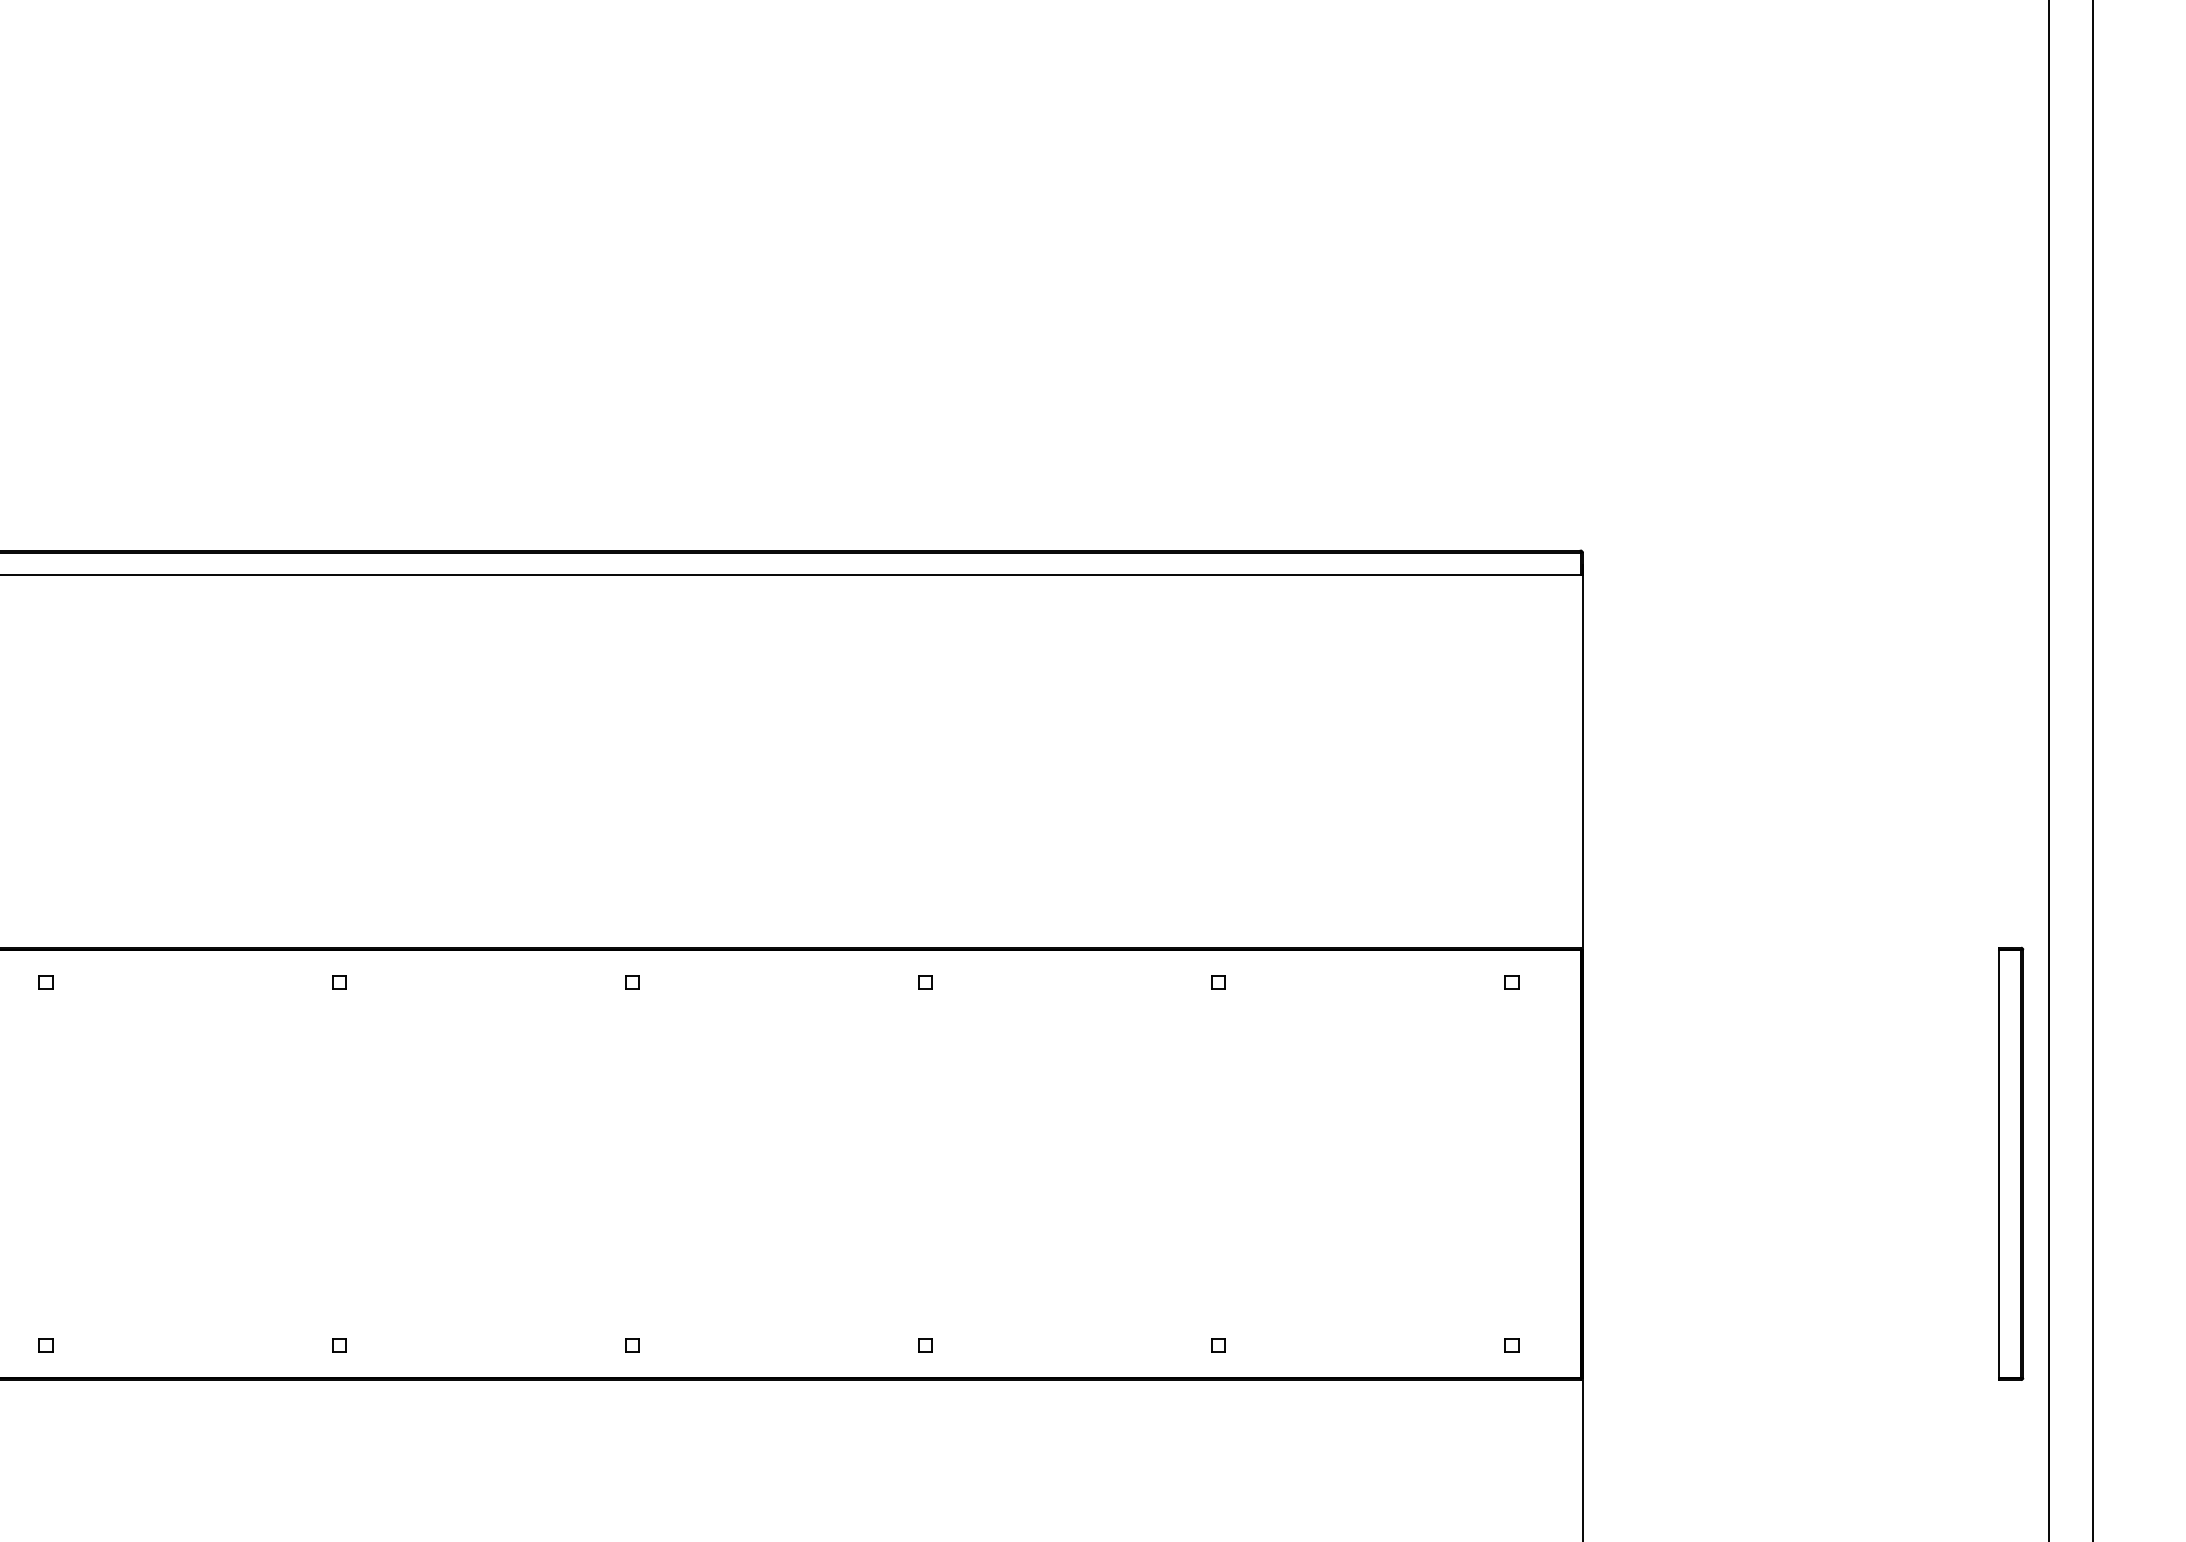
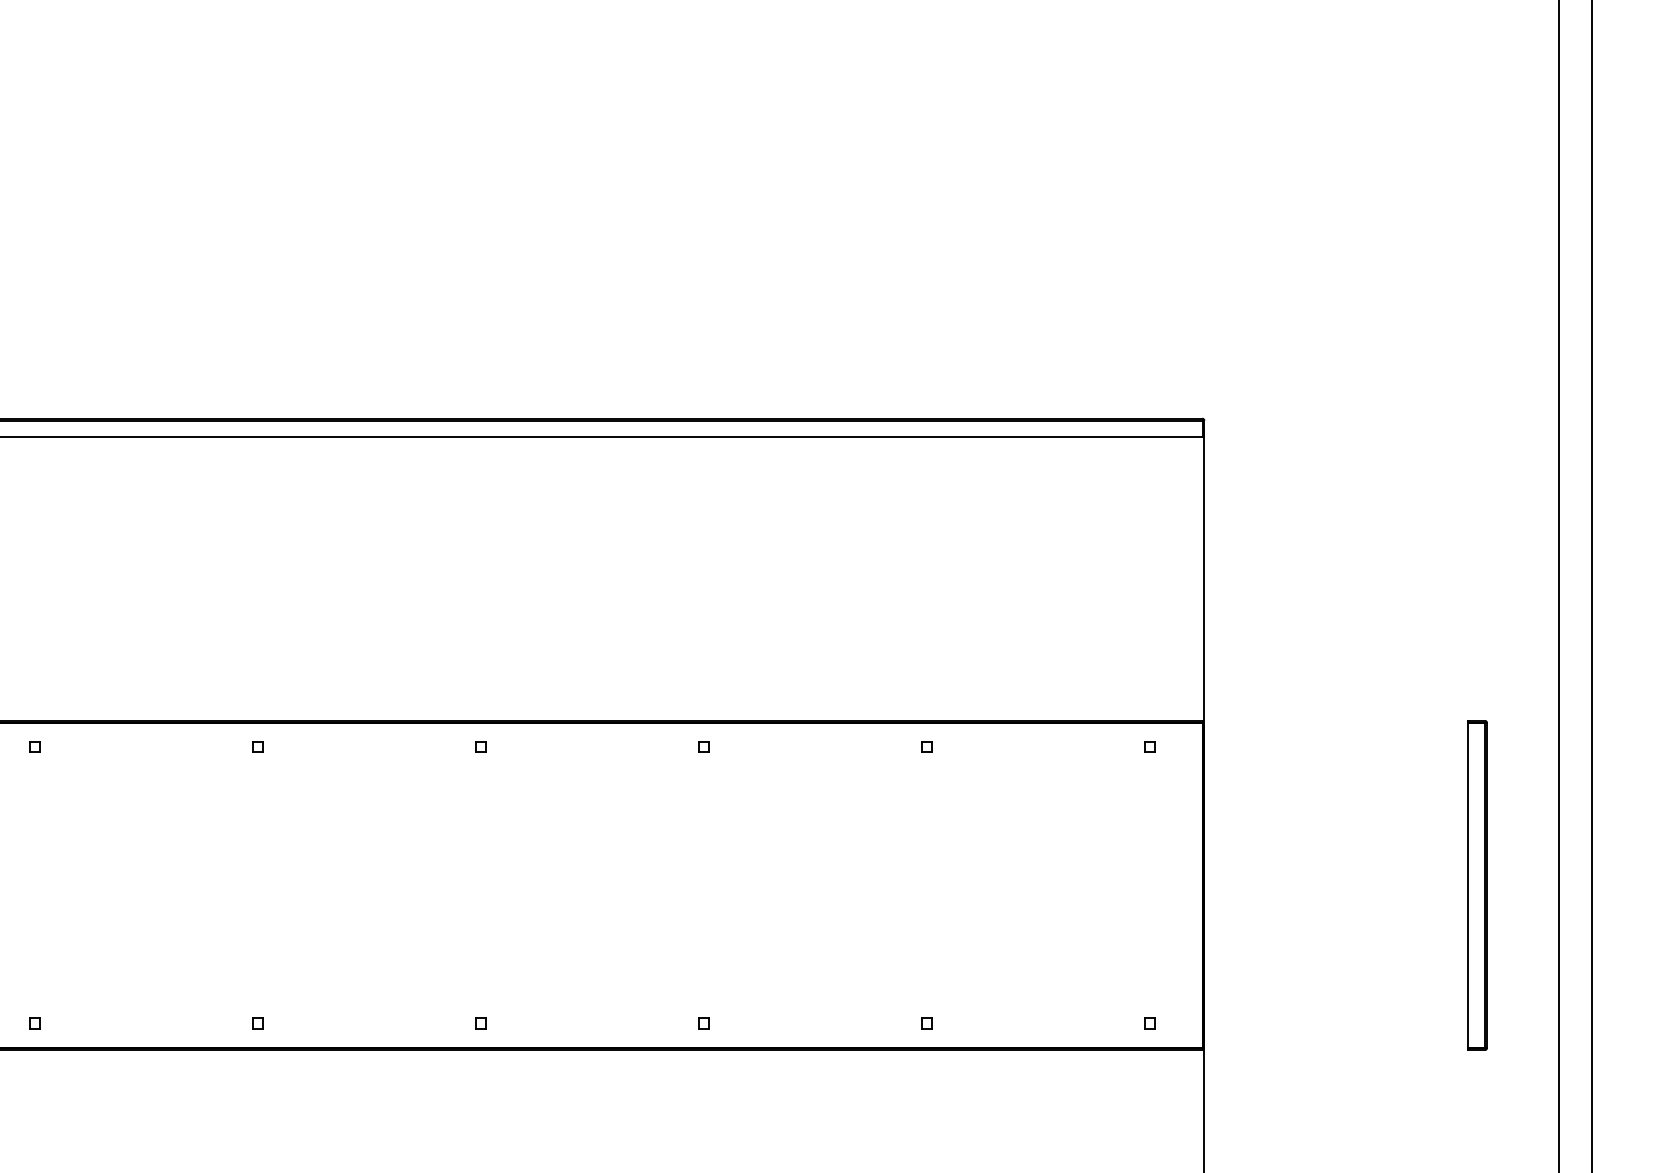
part: (2011, 1163) -> (1477, 885), moved

